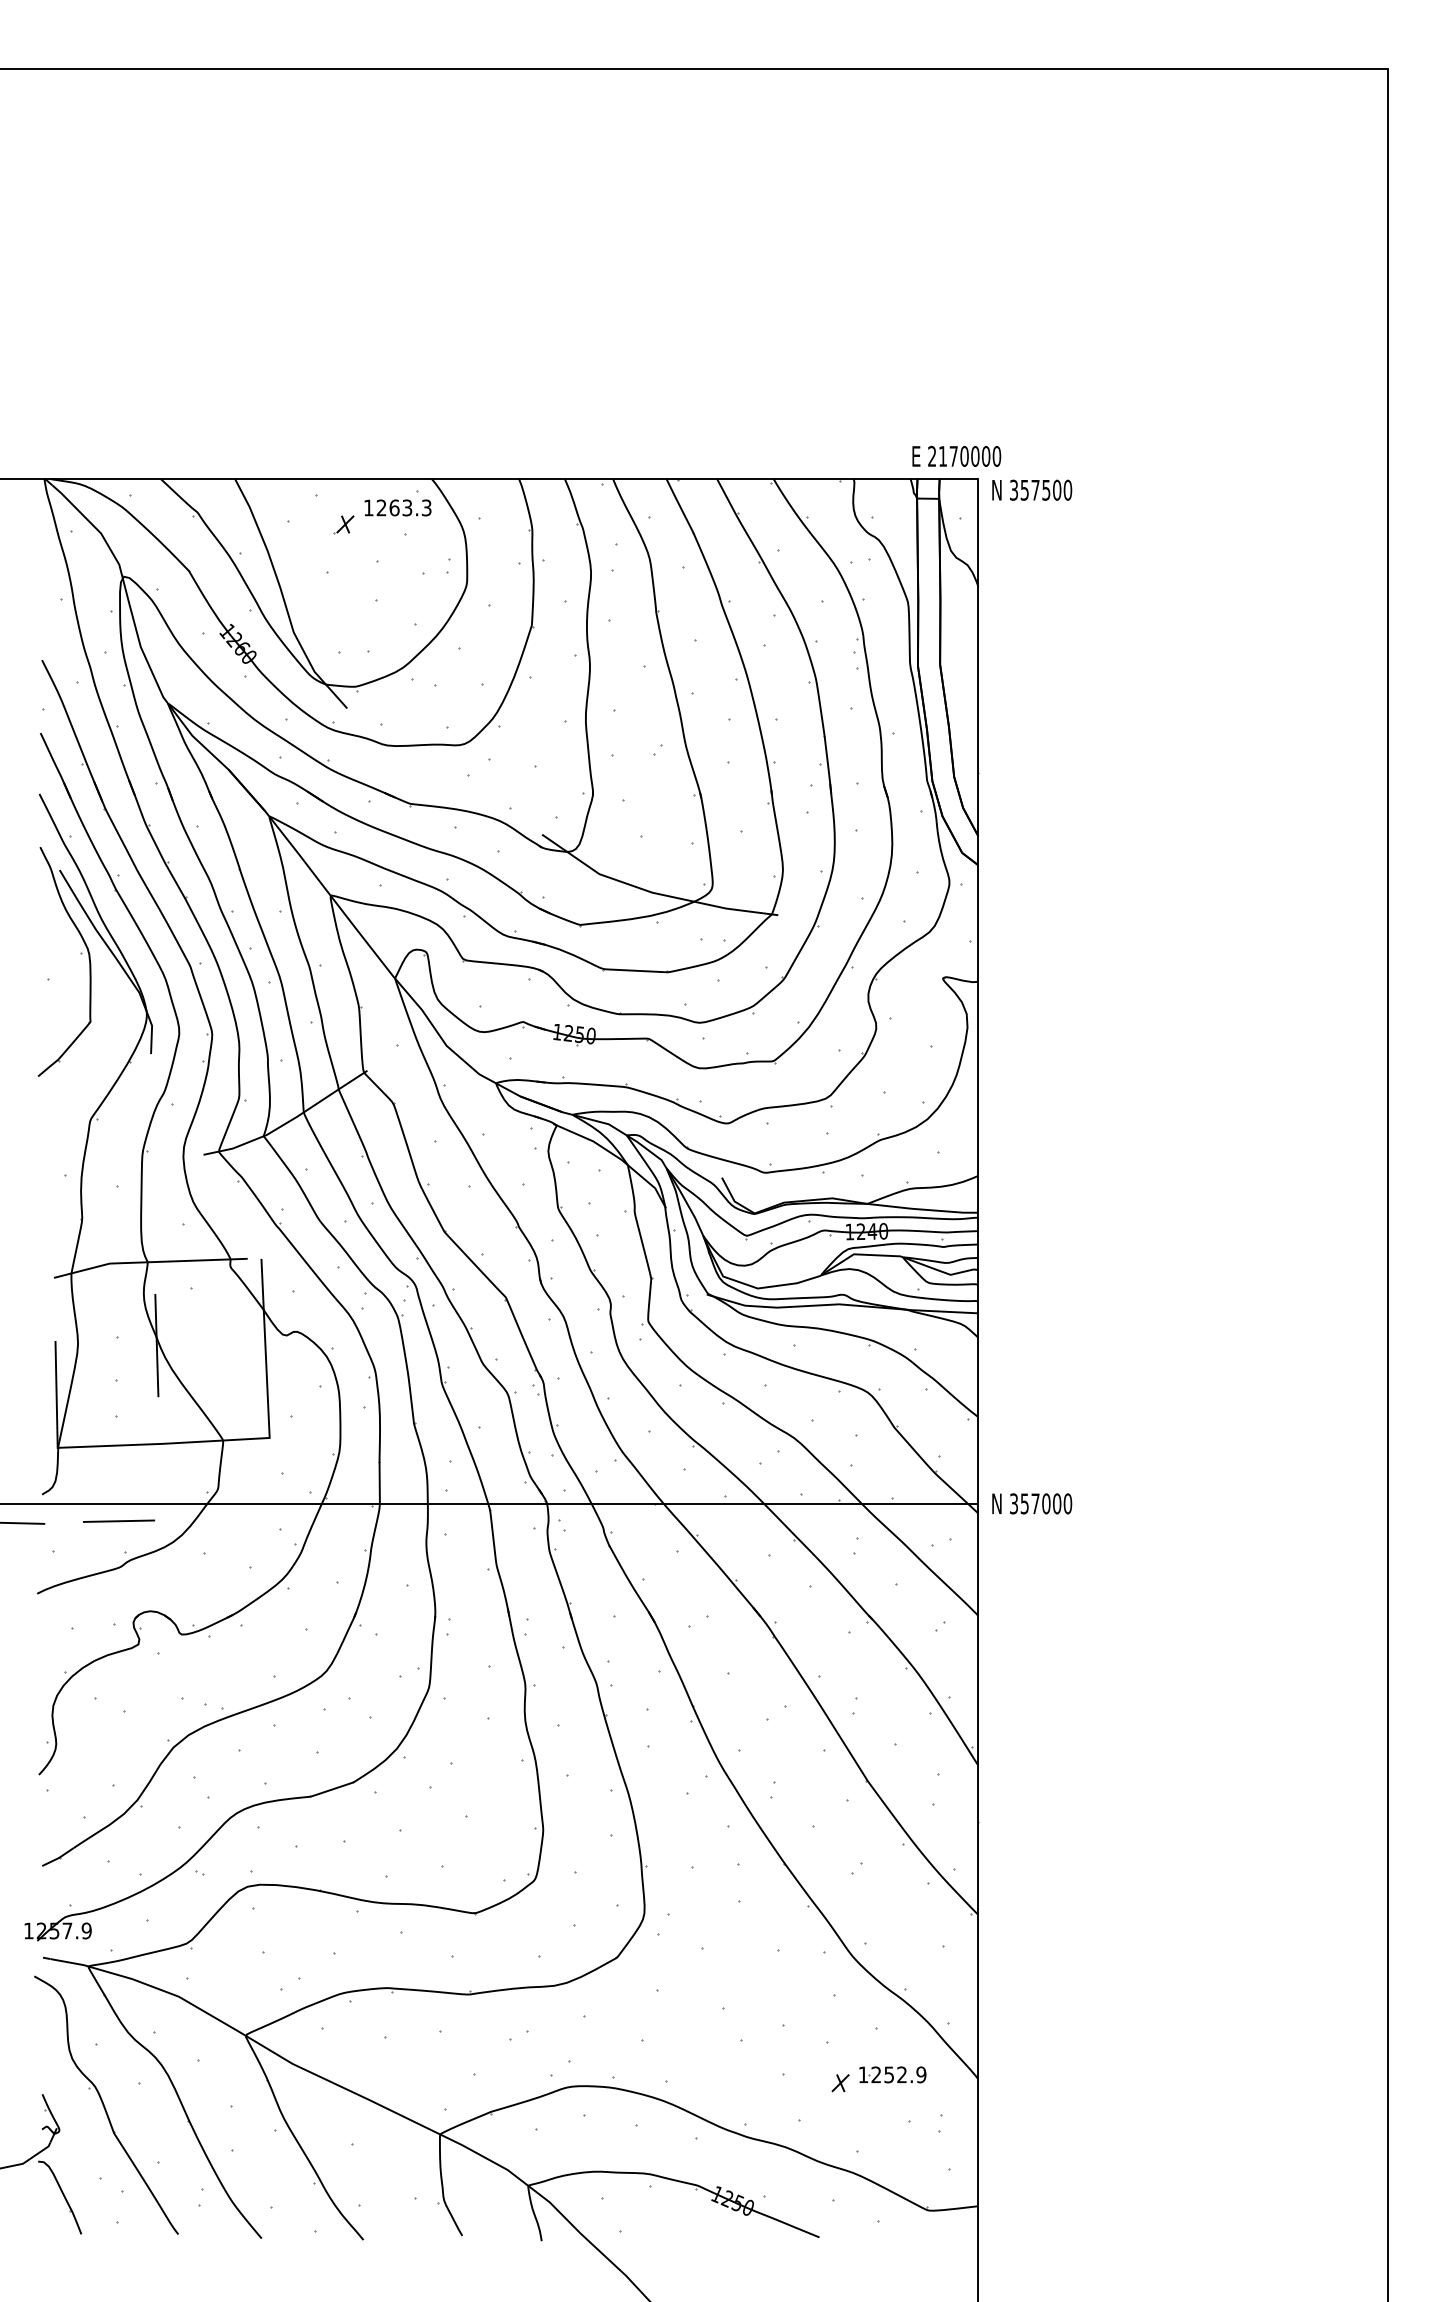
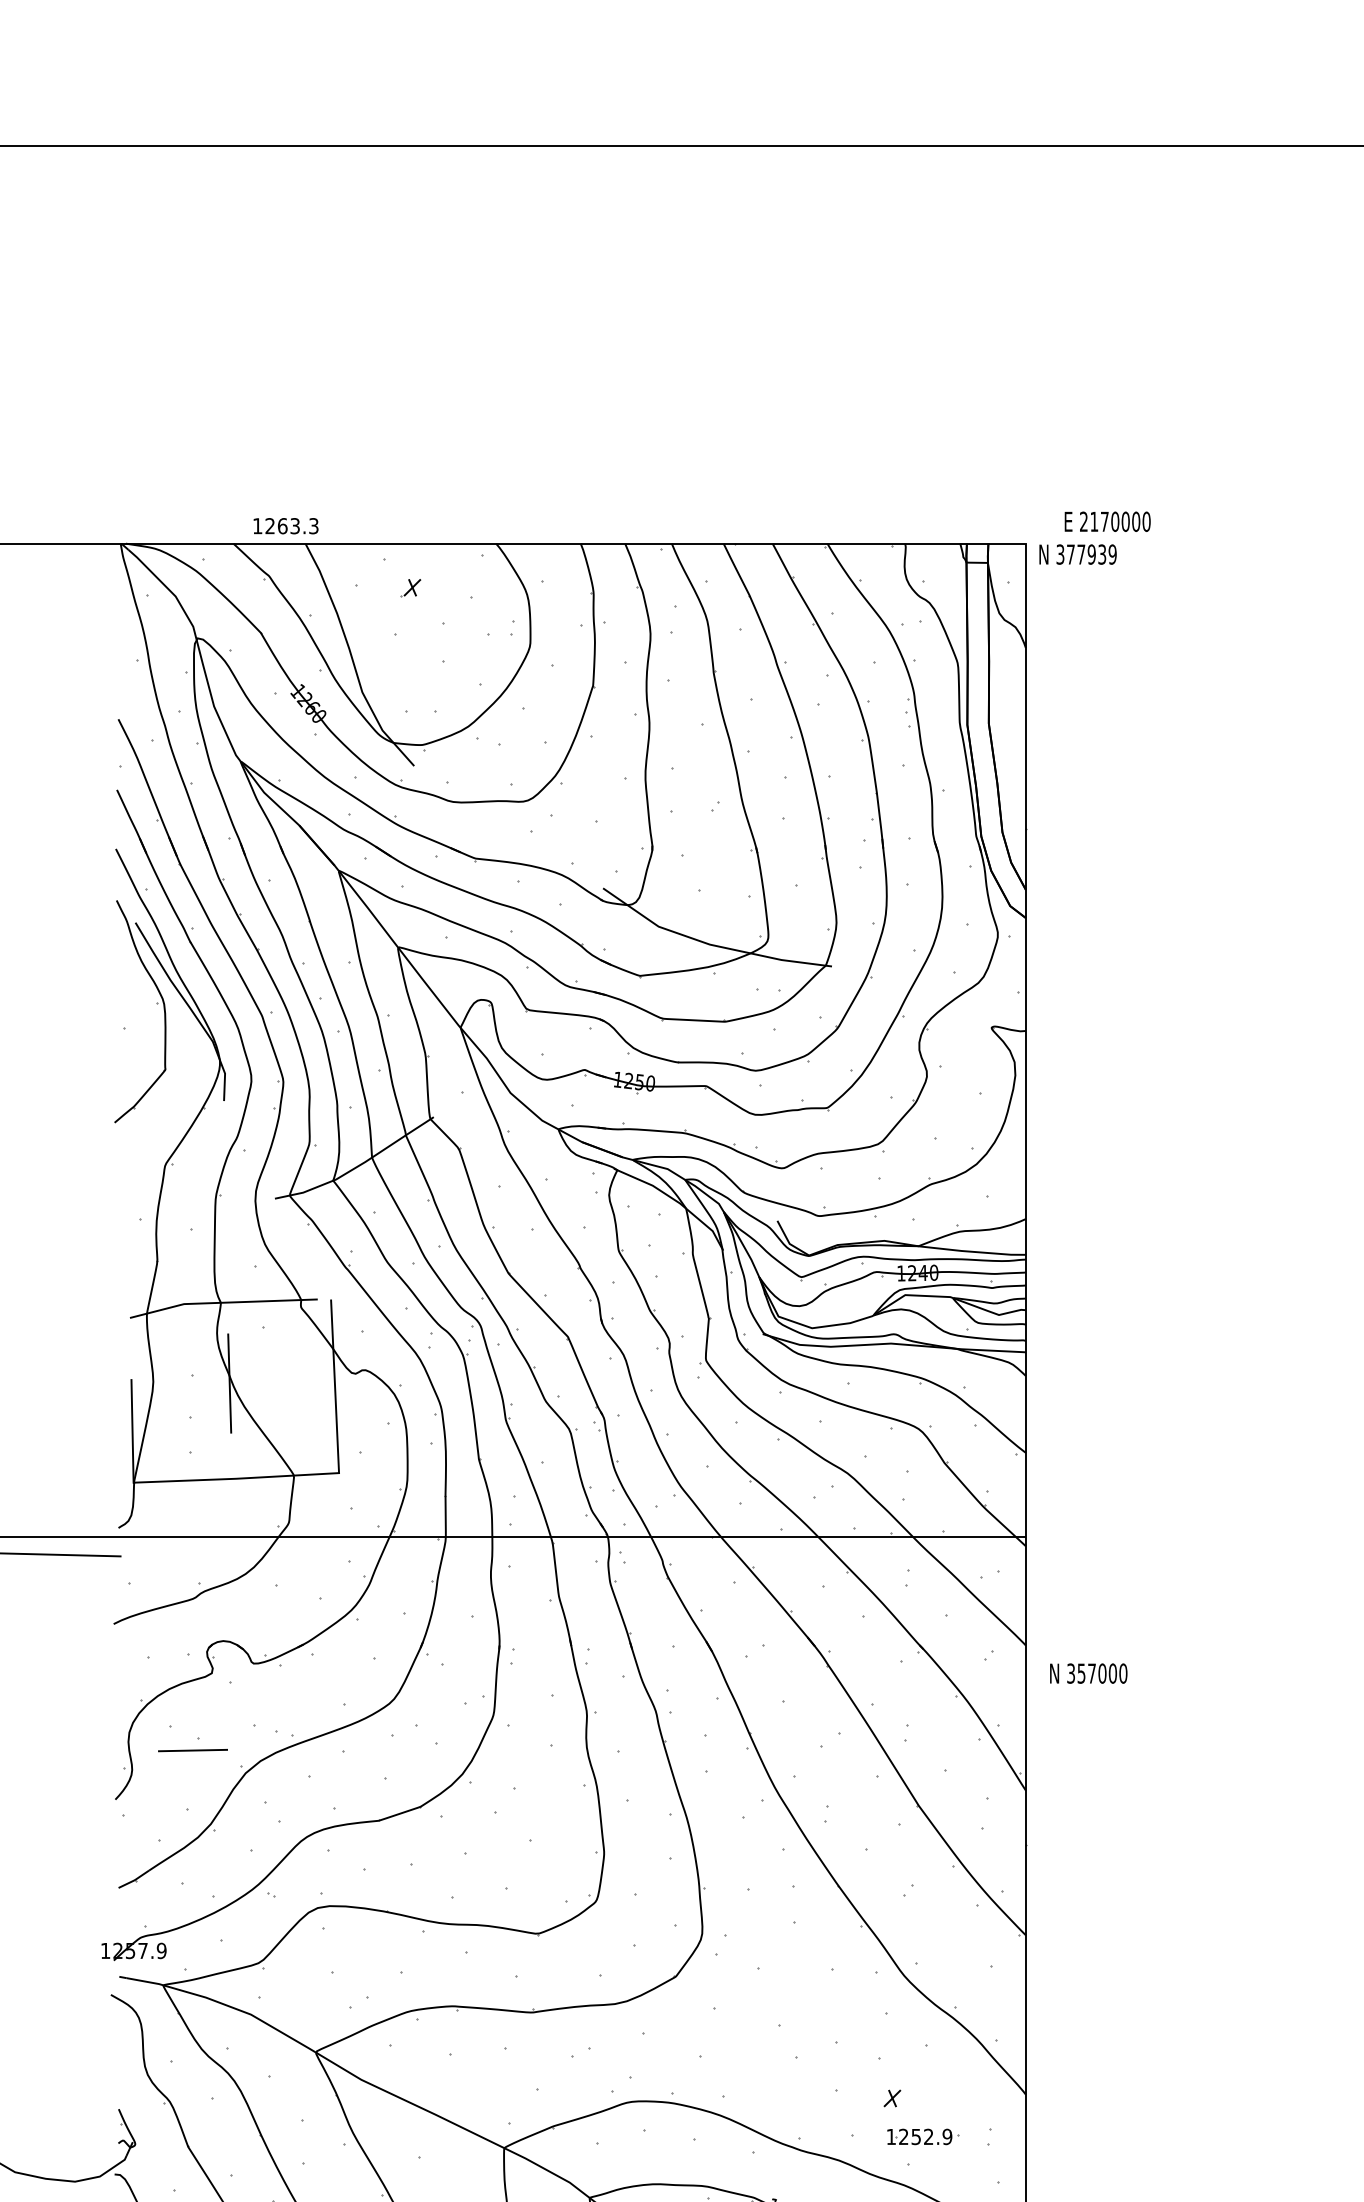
text: (956, 455) -> (1107, 520), moved
text: (1046, 489) -> (1091, 553), 357500 -> 377939
text: (397, 507) -> (285, 525), moved
text: (1032, 1503) -> (1089, 1673), moved
line: (118, 1520) -> (192, 1749), moved
part: (892, 2074) -> (919, 2136), moved

